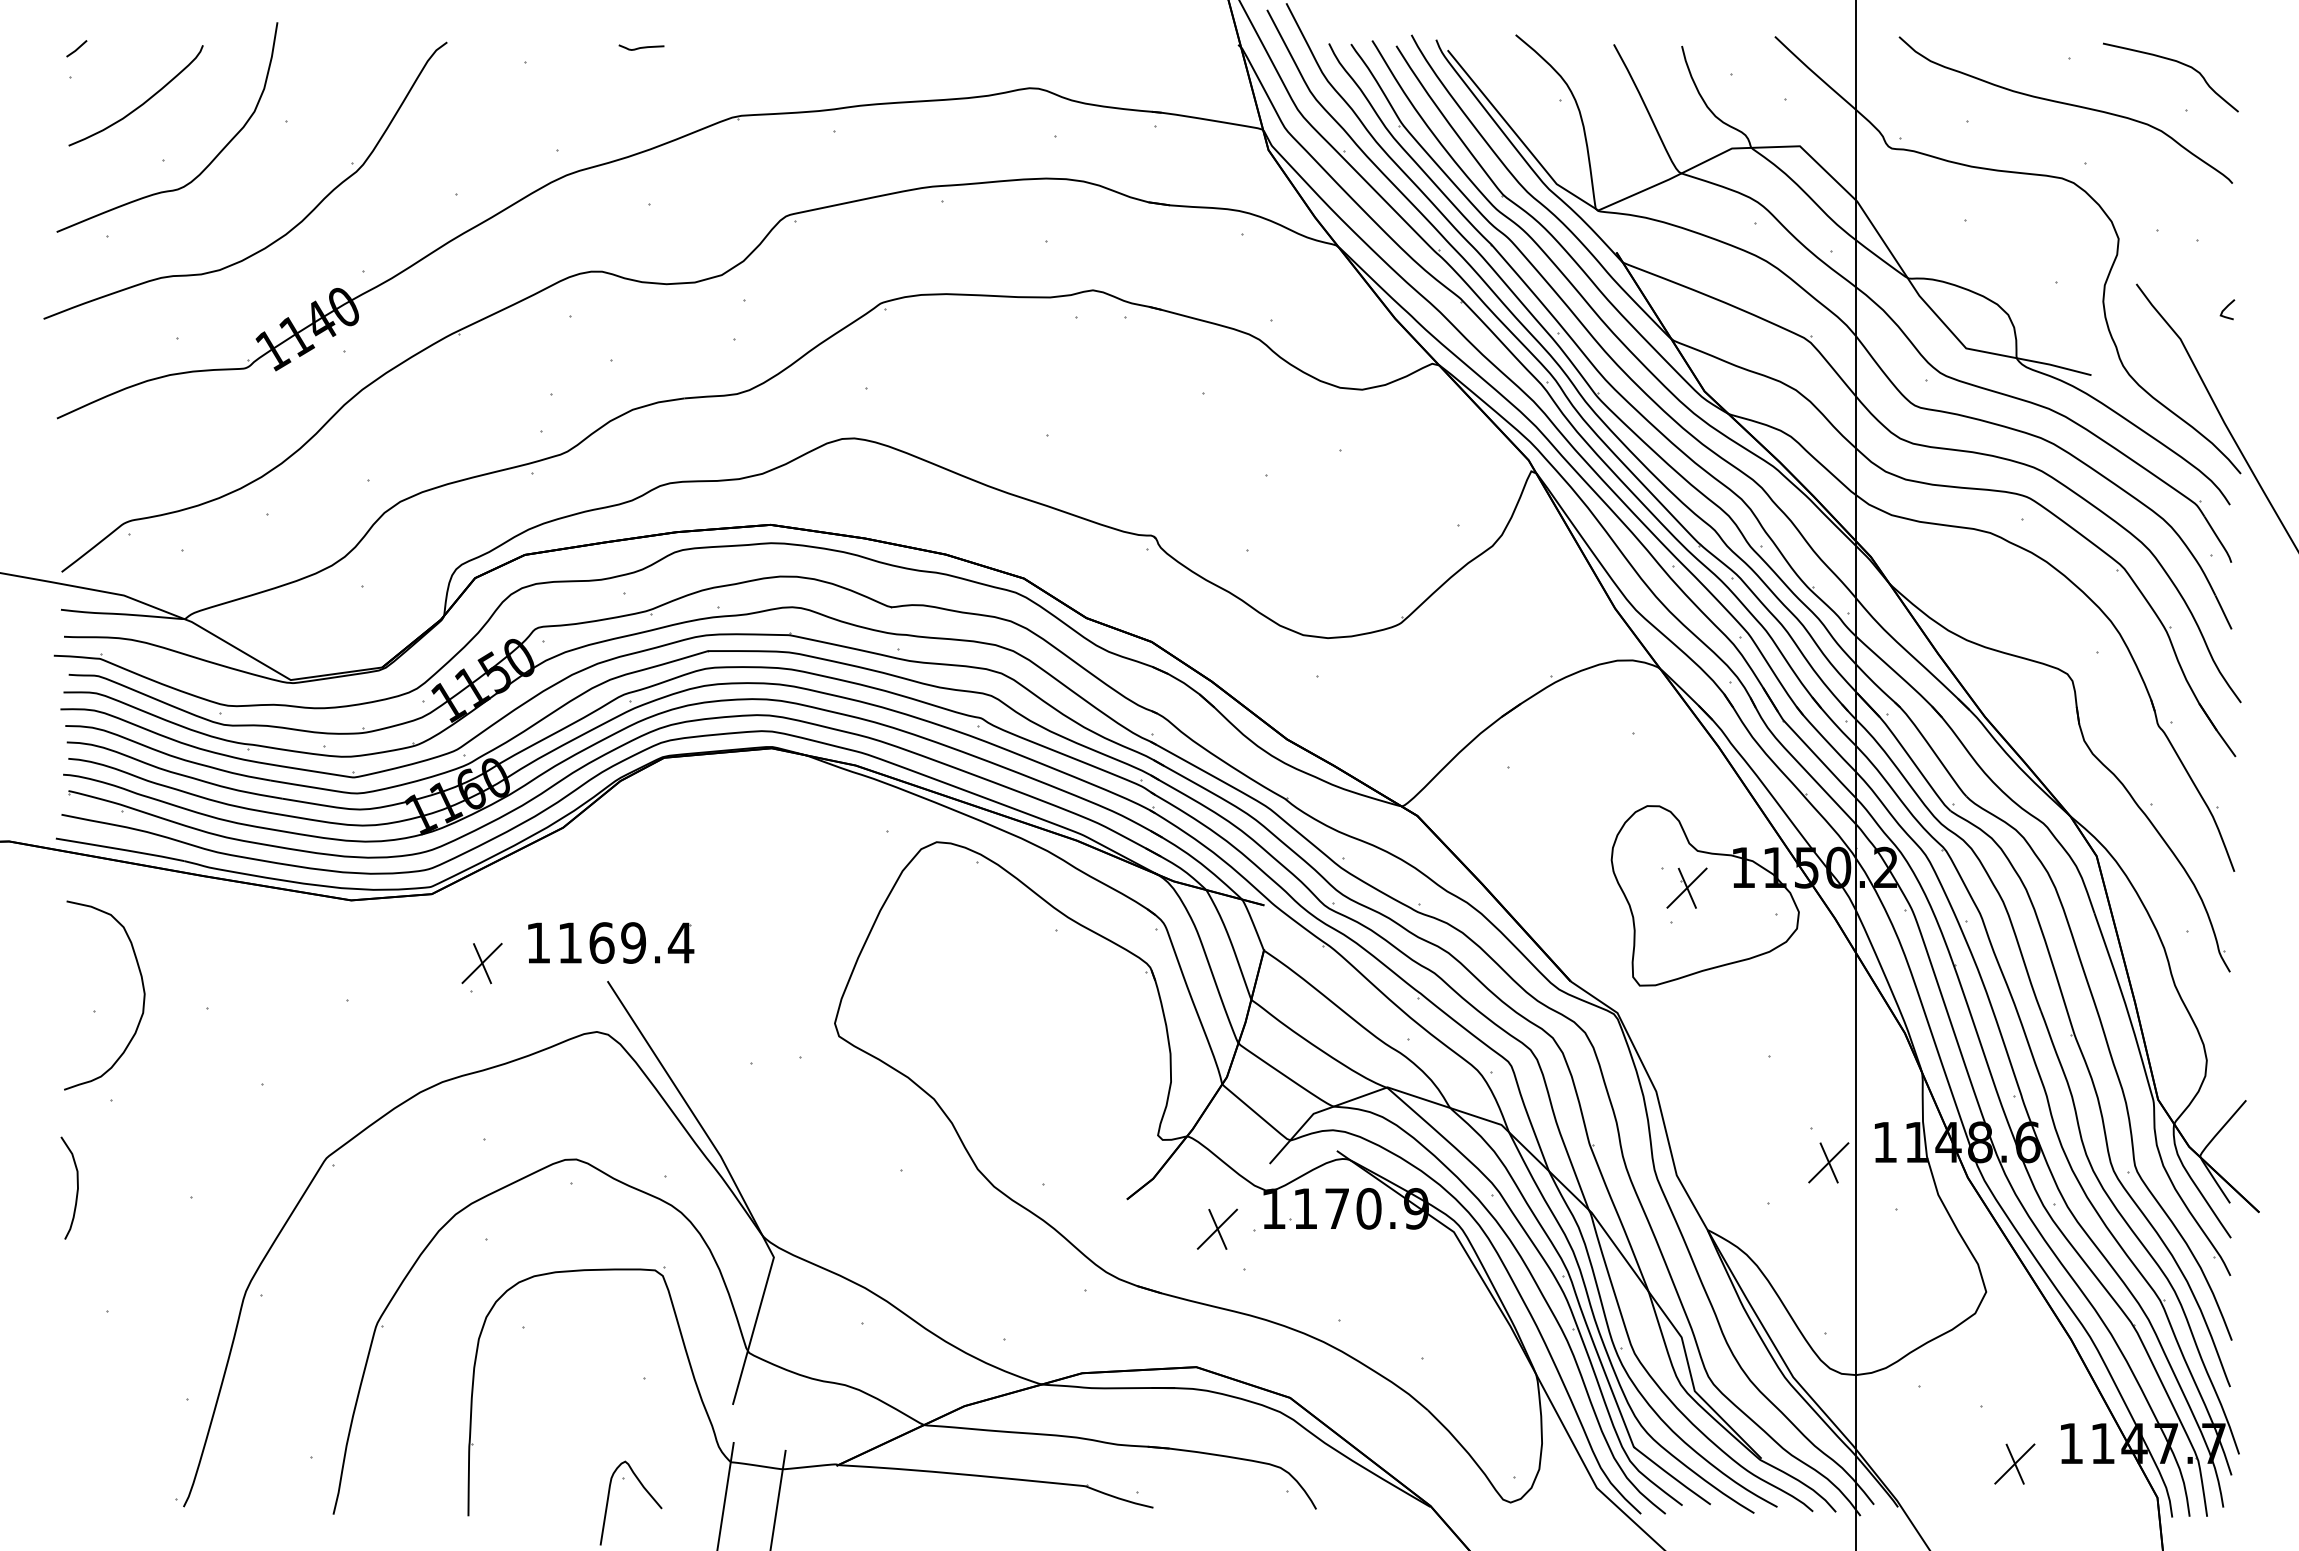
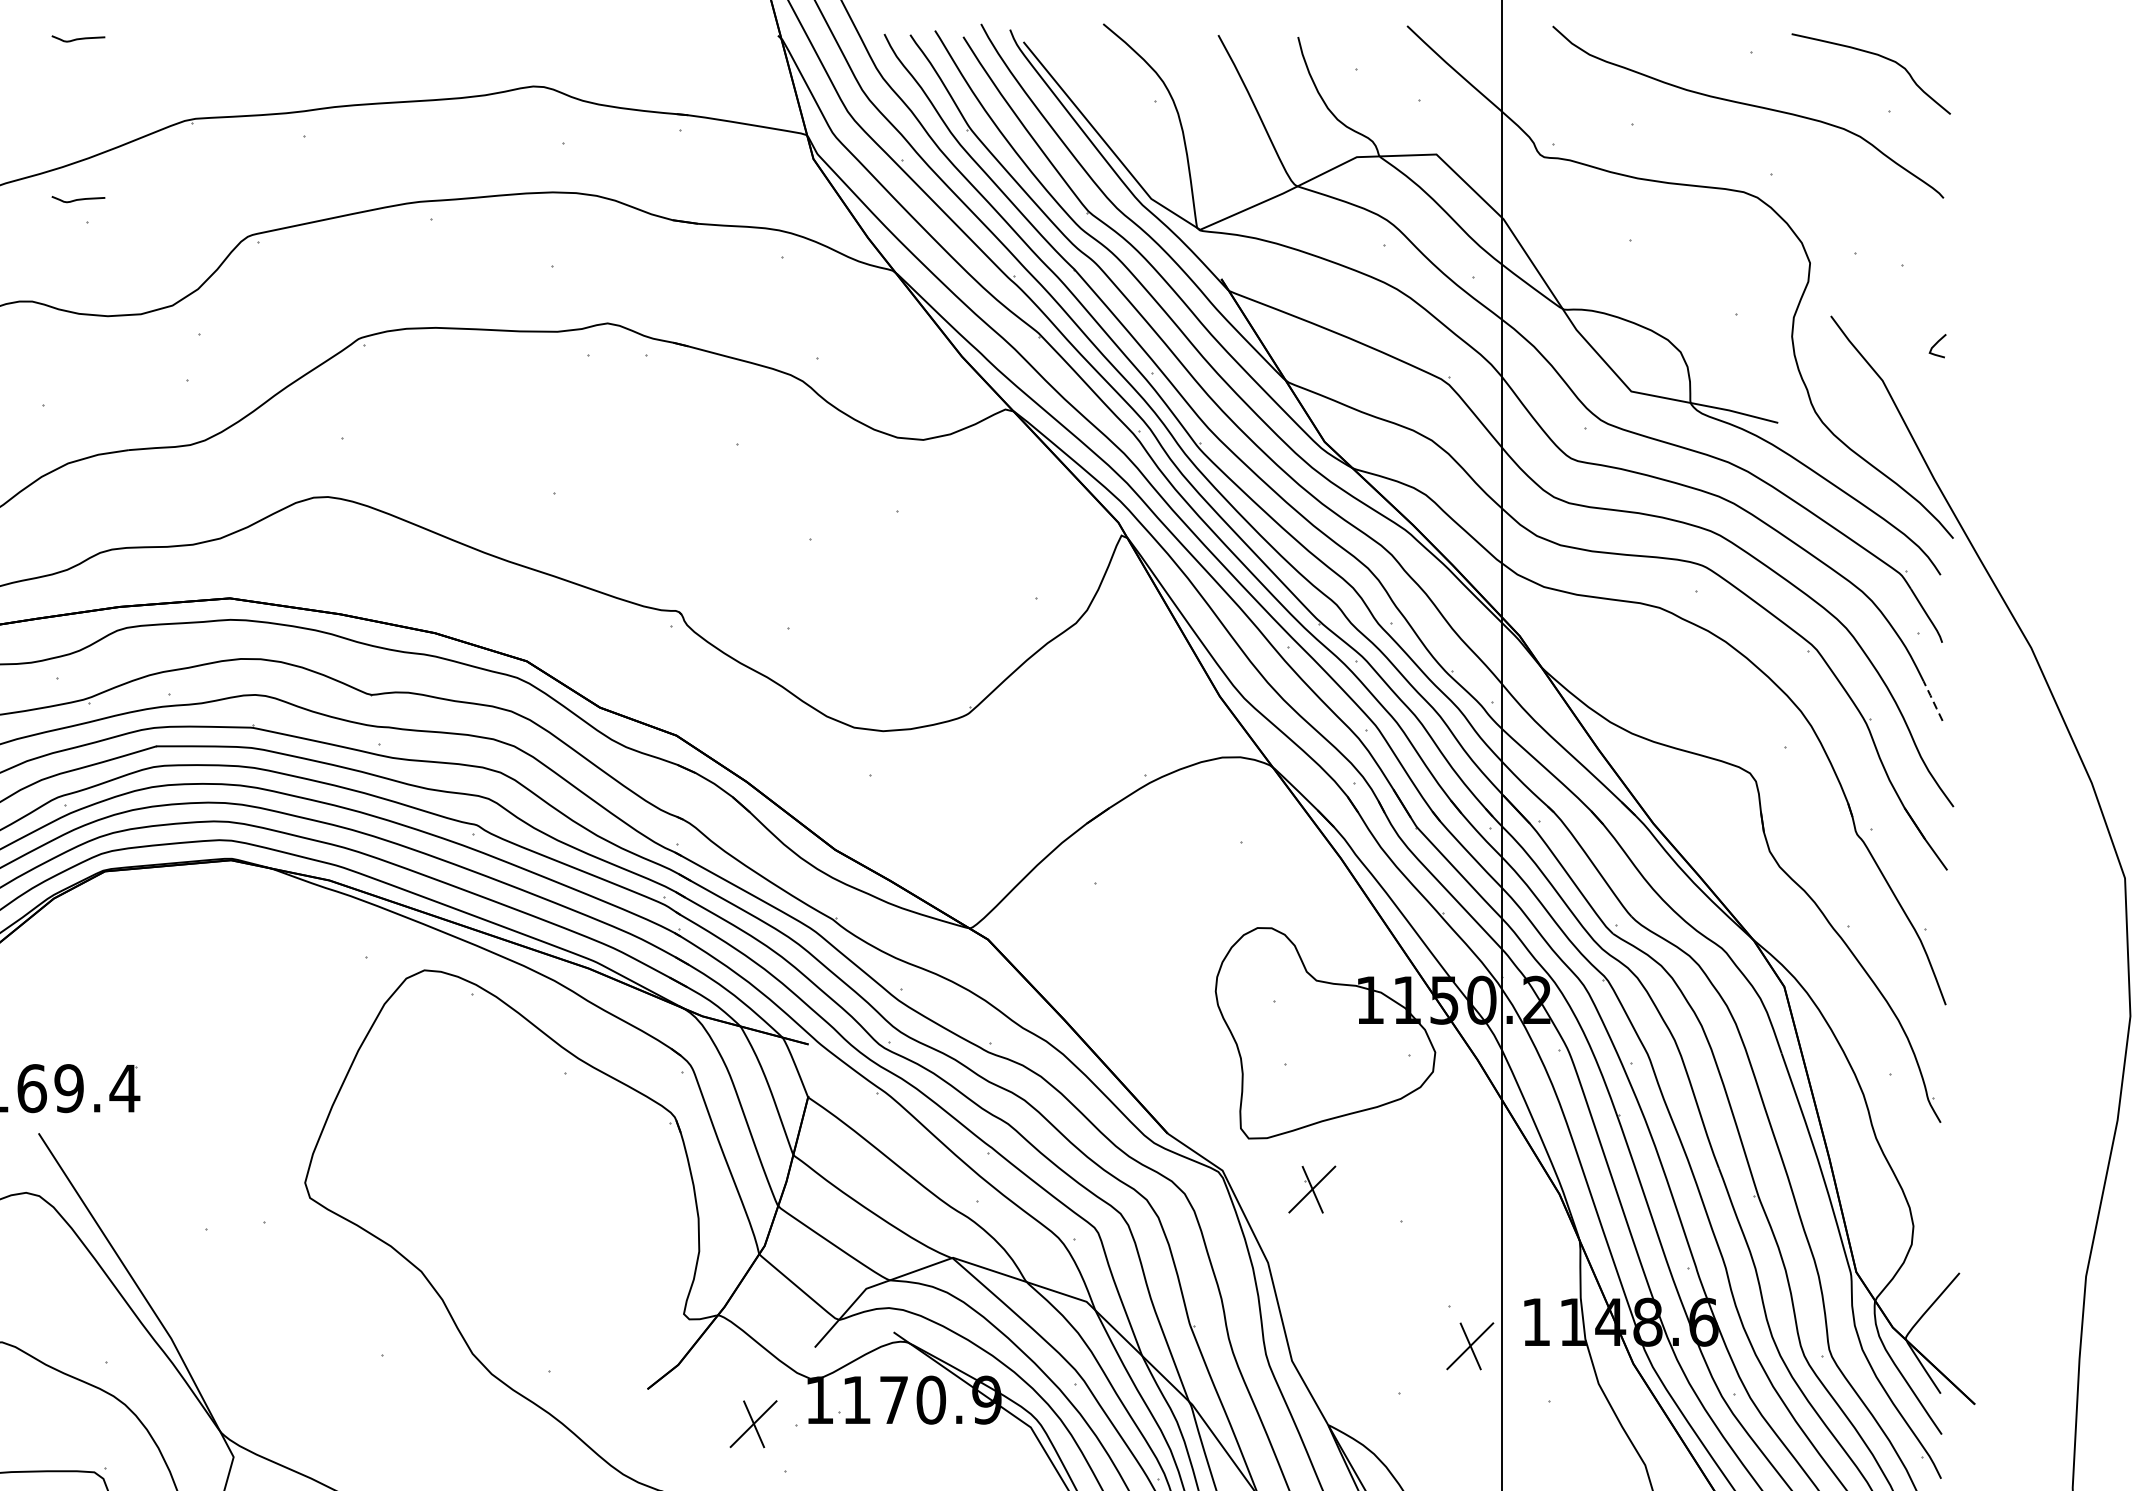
curve: (641, 184) -> (78, 199), added
line: (2223, 612) -> (1932, 701), solid -> dashed
part: (1686, 887) -> (1311, 1188), moved

